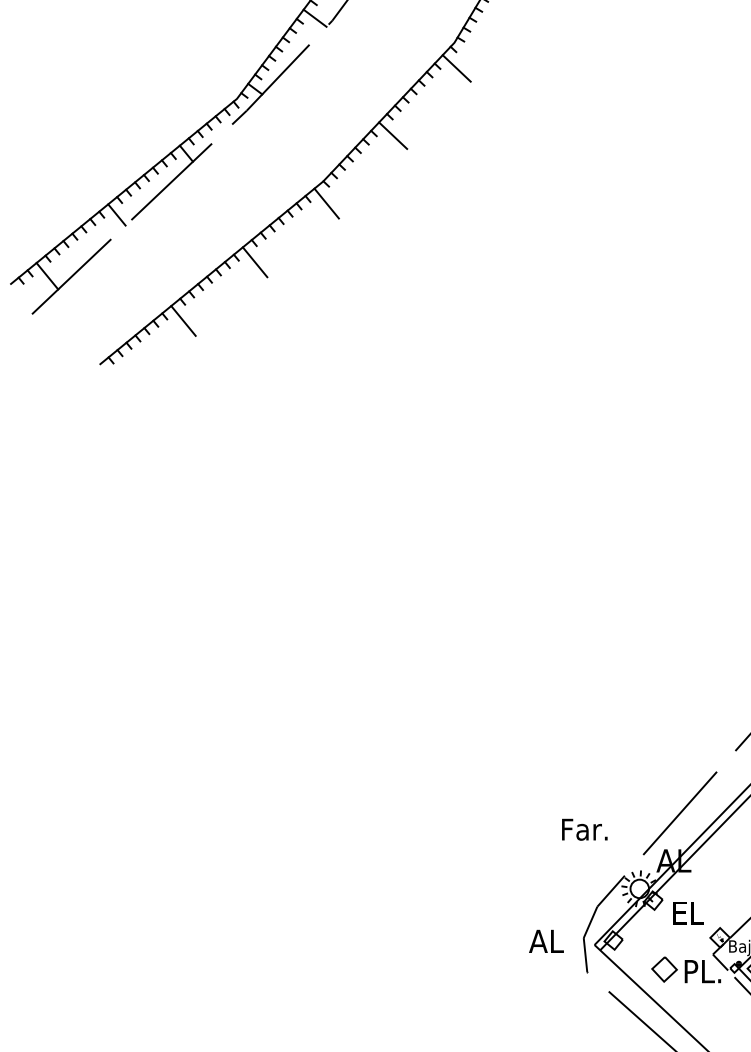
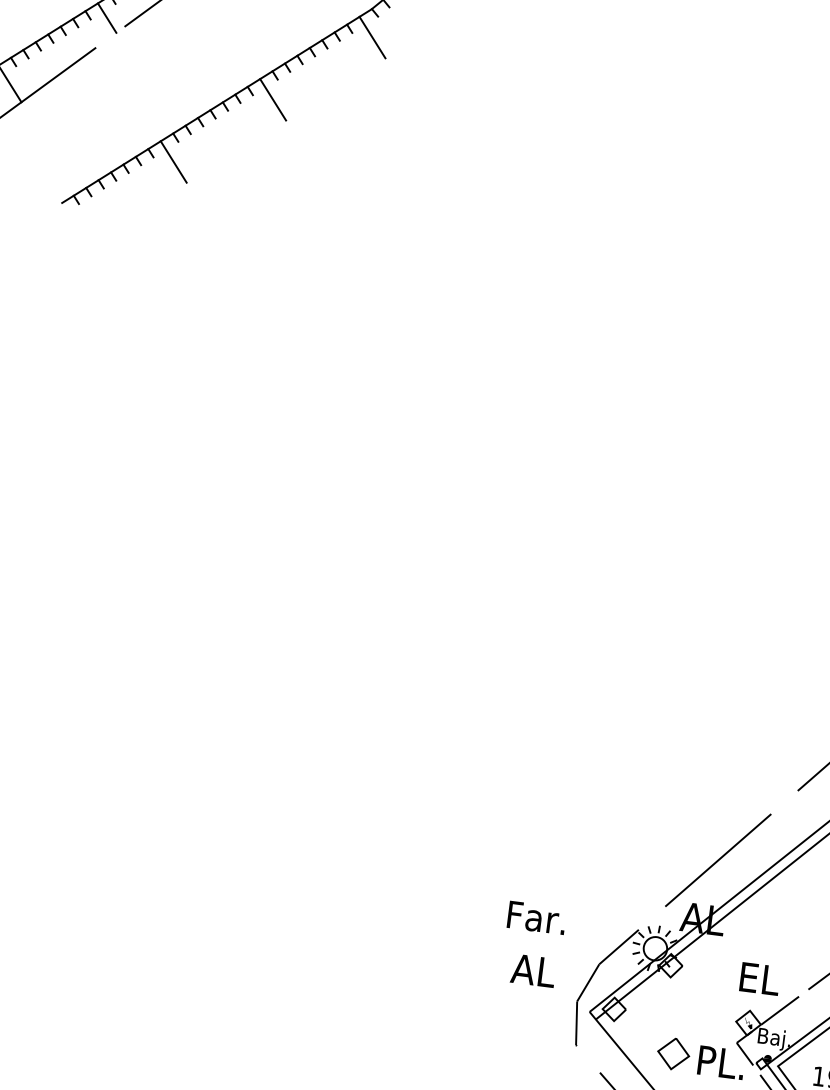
text: (584, 829) -> (536, 917), moved
text: (688, 913) -> (759, 979), moved
text: (546, 940) -> (533, 969), moved

